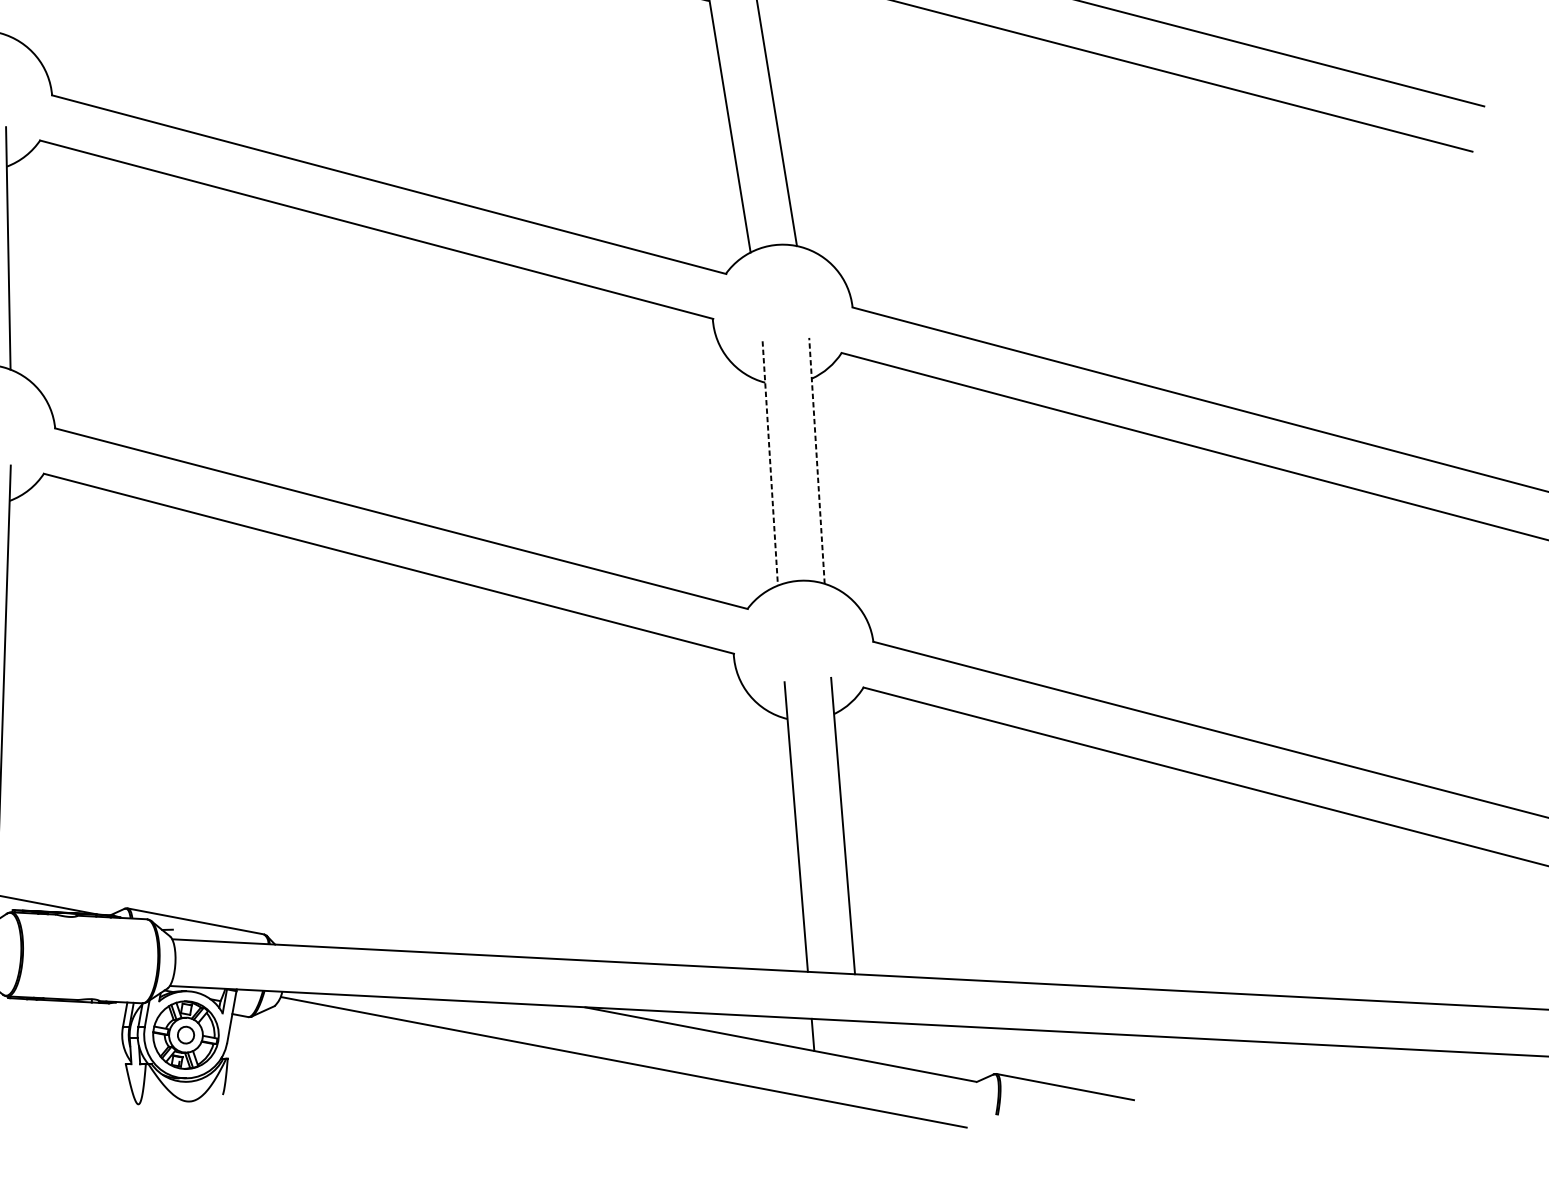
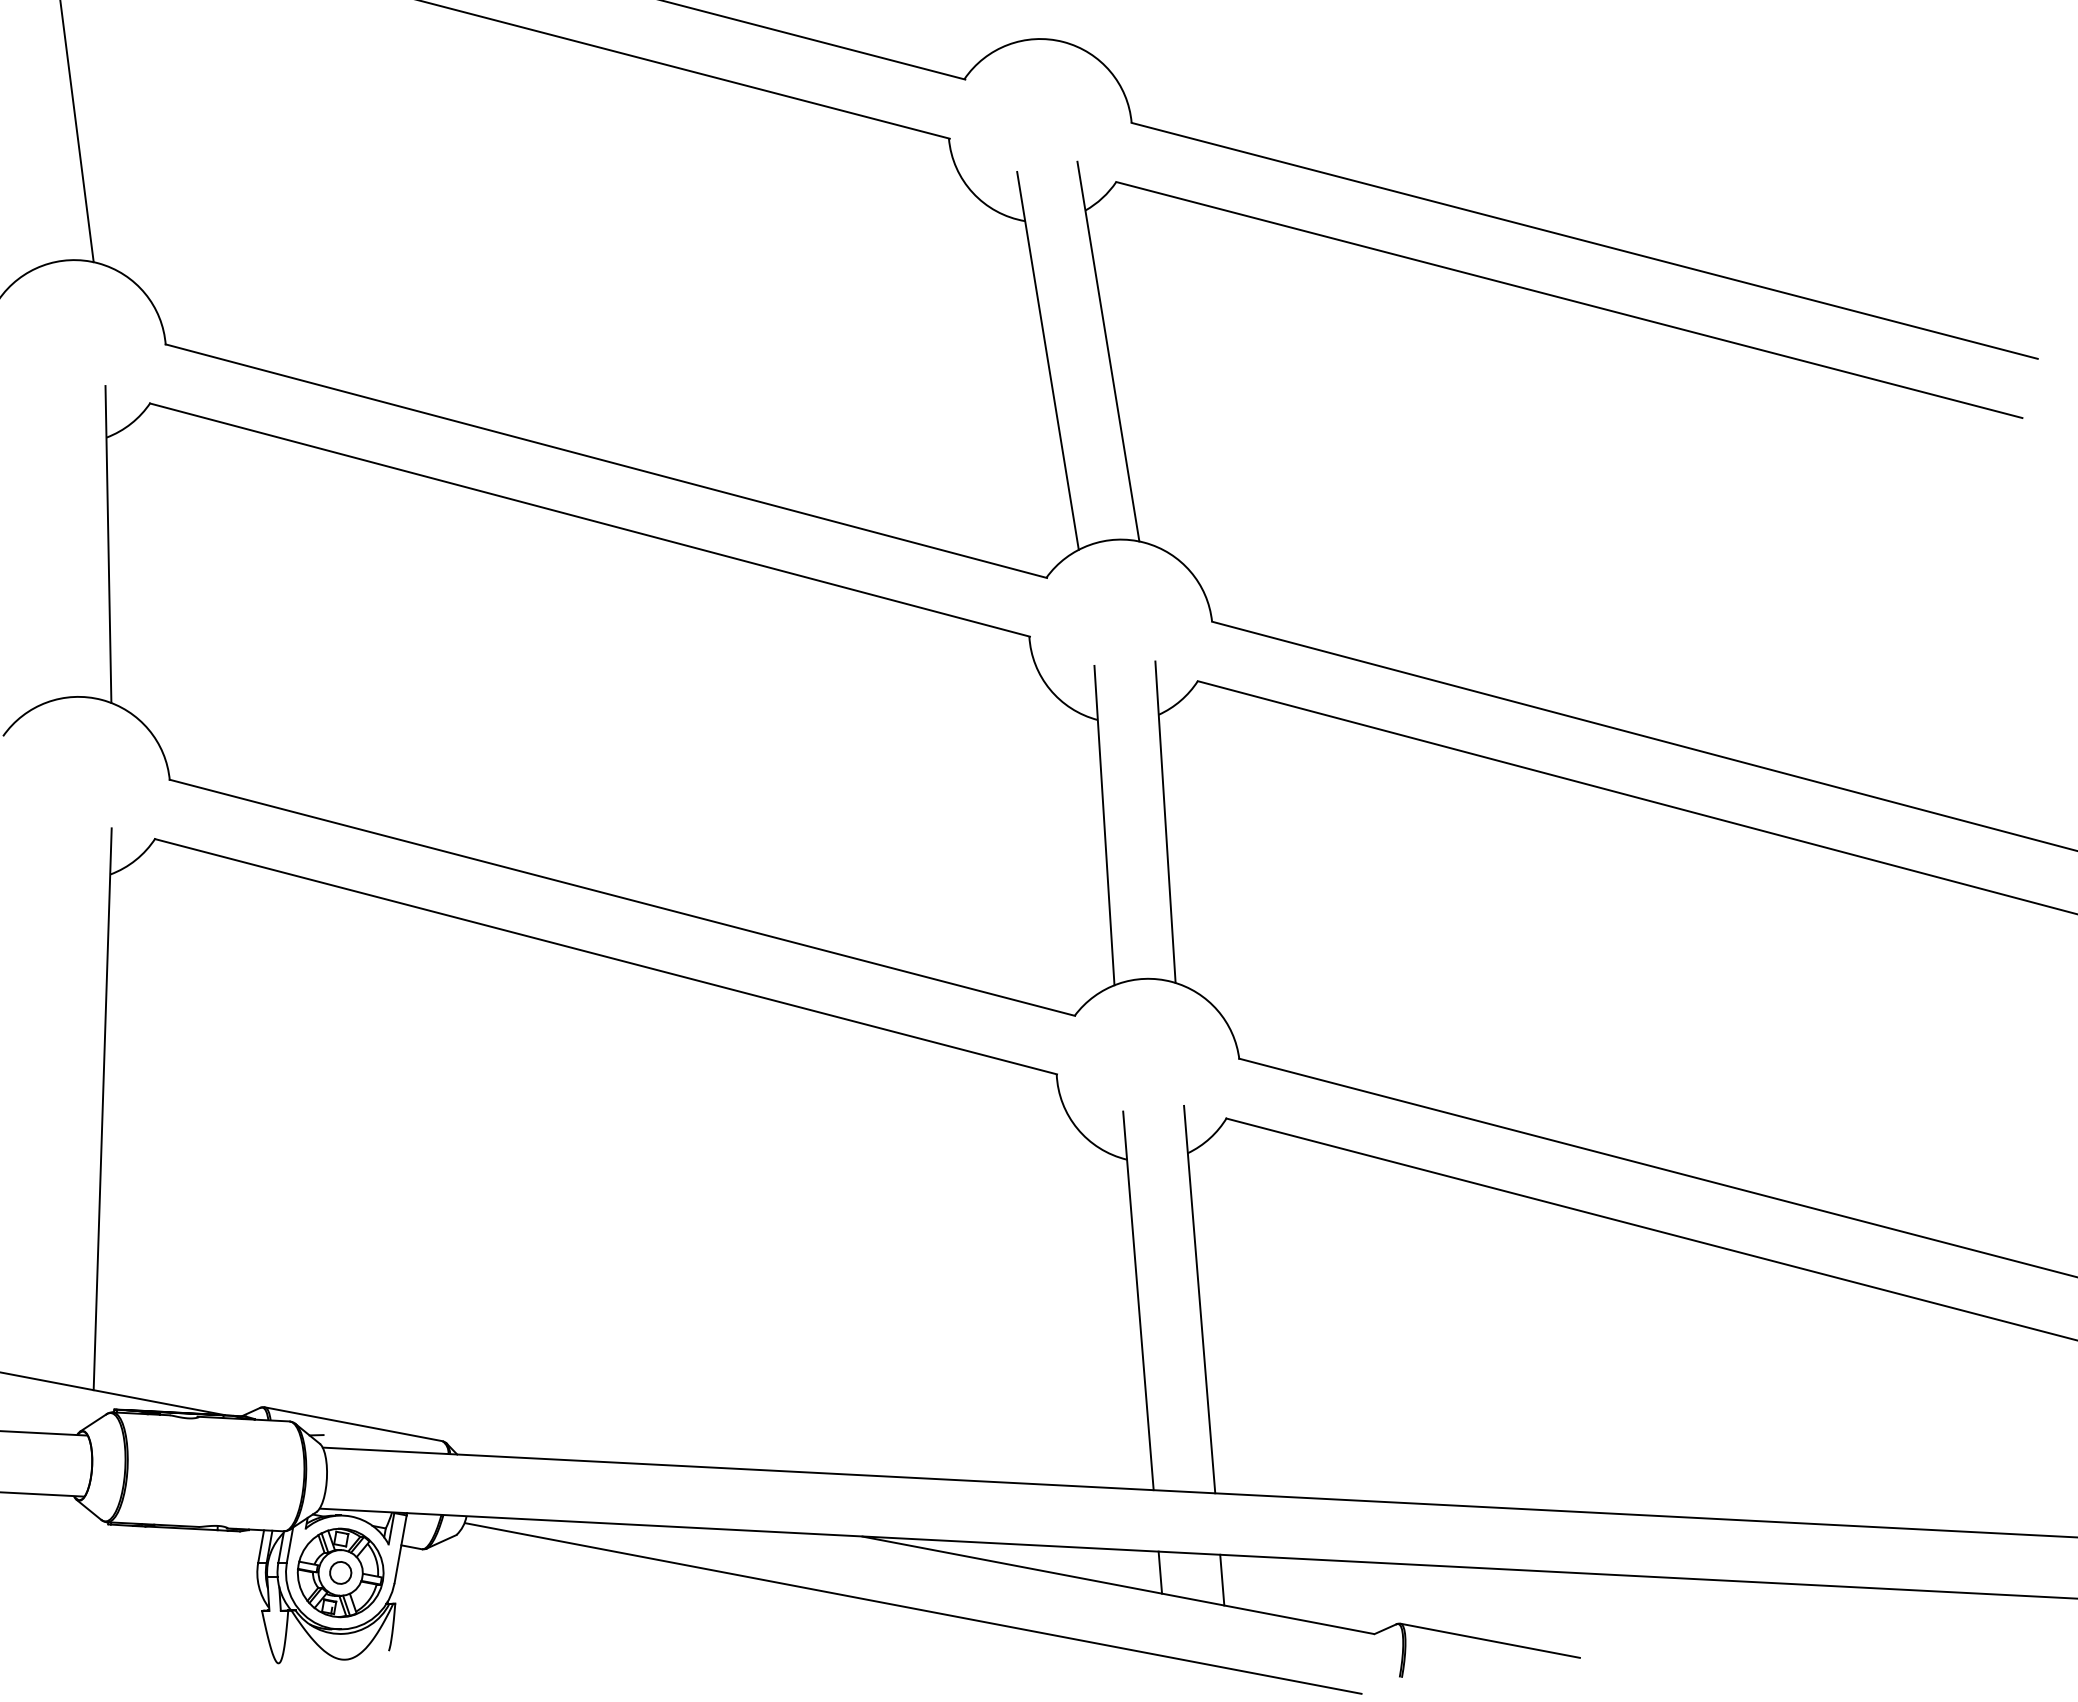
line: (816, 460) -> (1165, 821), dashed -> solid
line: (770, 464) -> (1104, 826), dashed -> solid
line: (860, 1040) -> (1222, 1579), added

